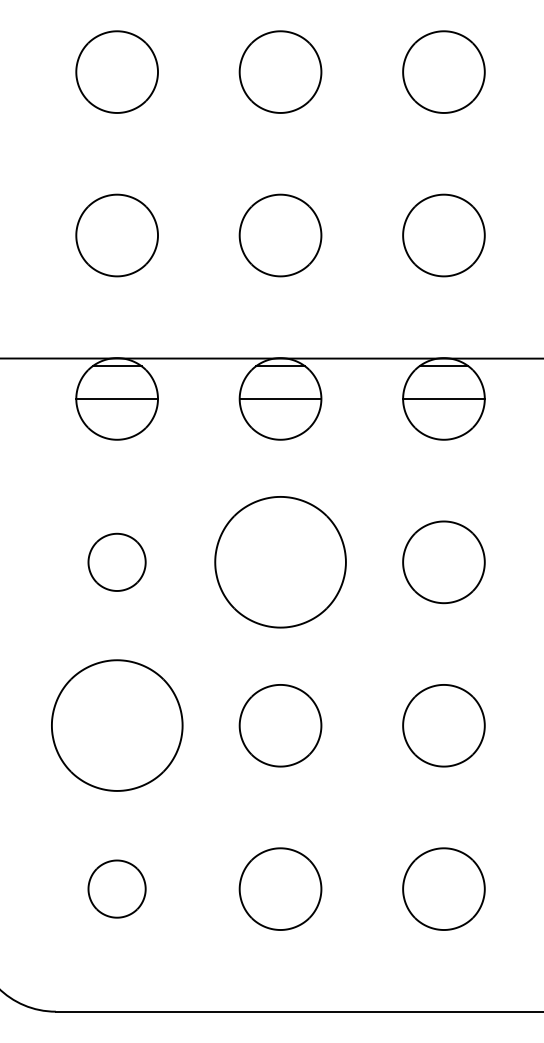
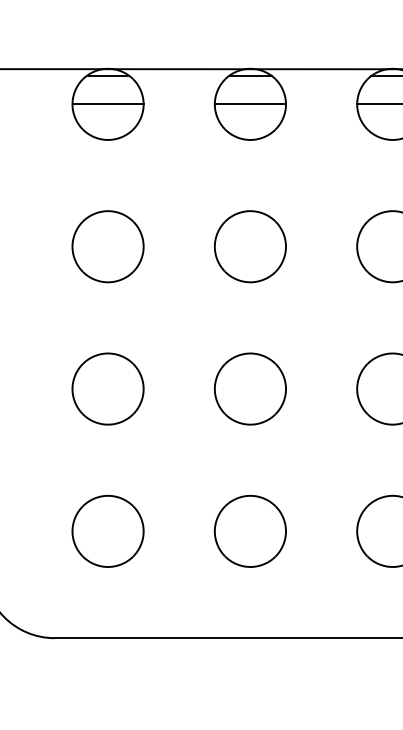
part: (116, 562) -> (107, 246), size x1.43
part: (280, 562) -> (250, 246), size x0.62
part: (116, 725) -> (107, 388), size x0.62
part: (116, 888) -> (107, 530), size x1.43

